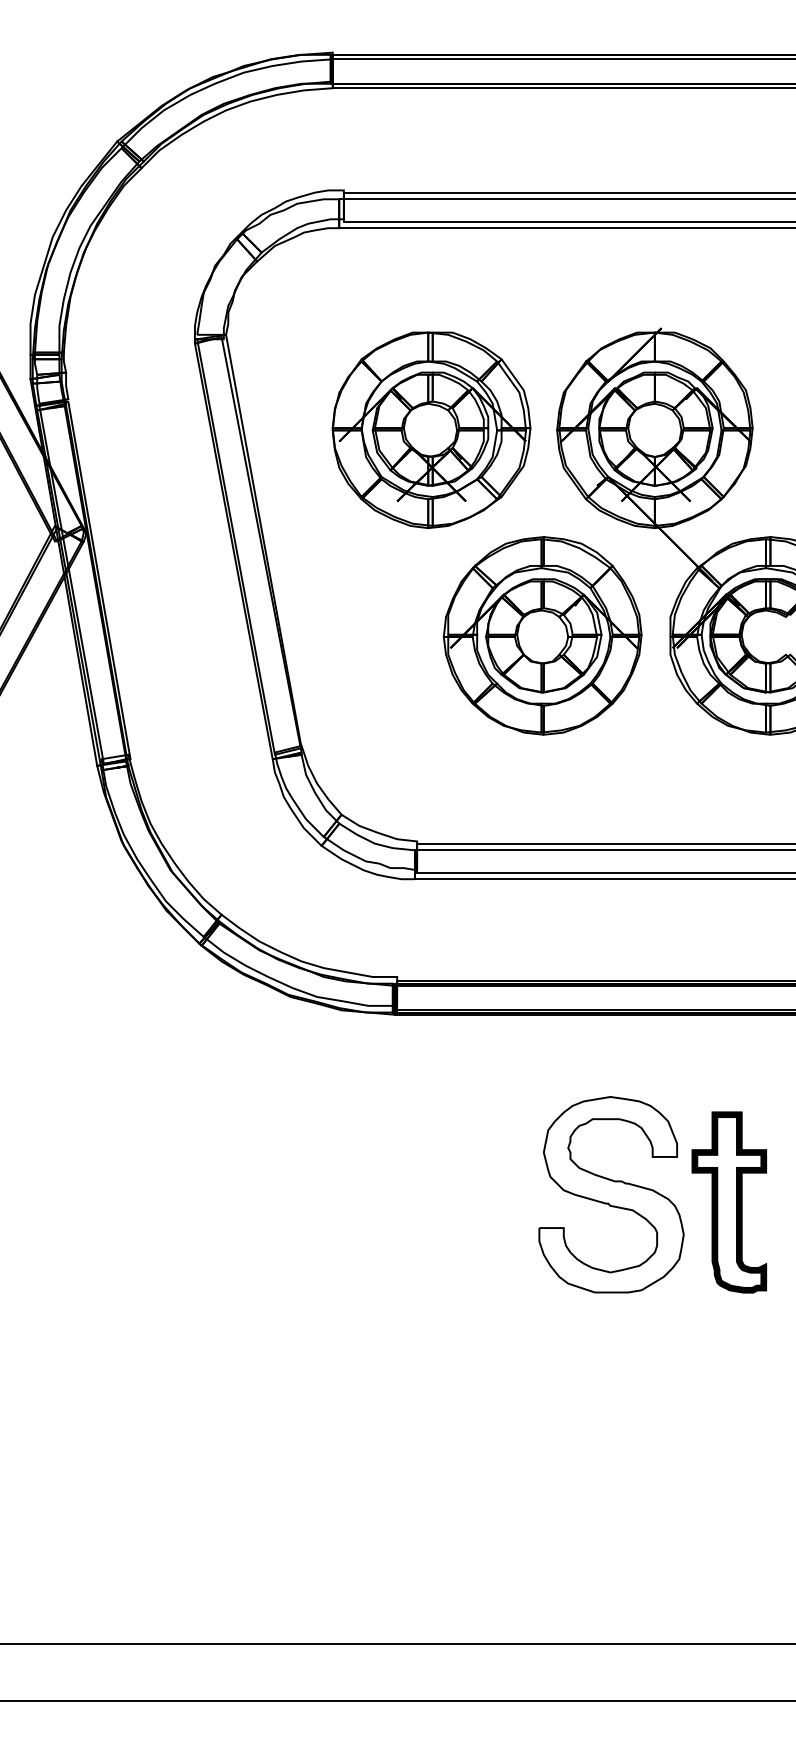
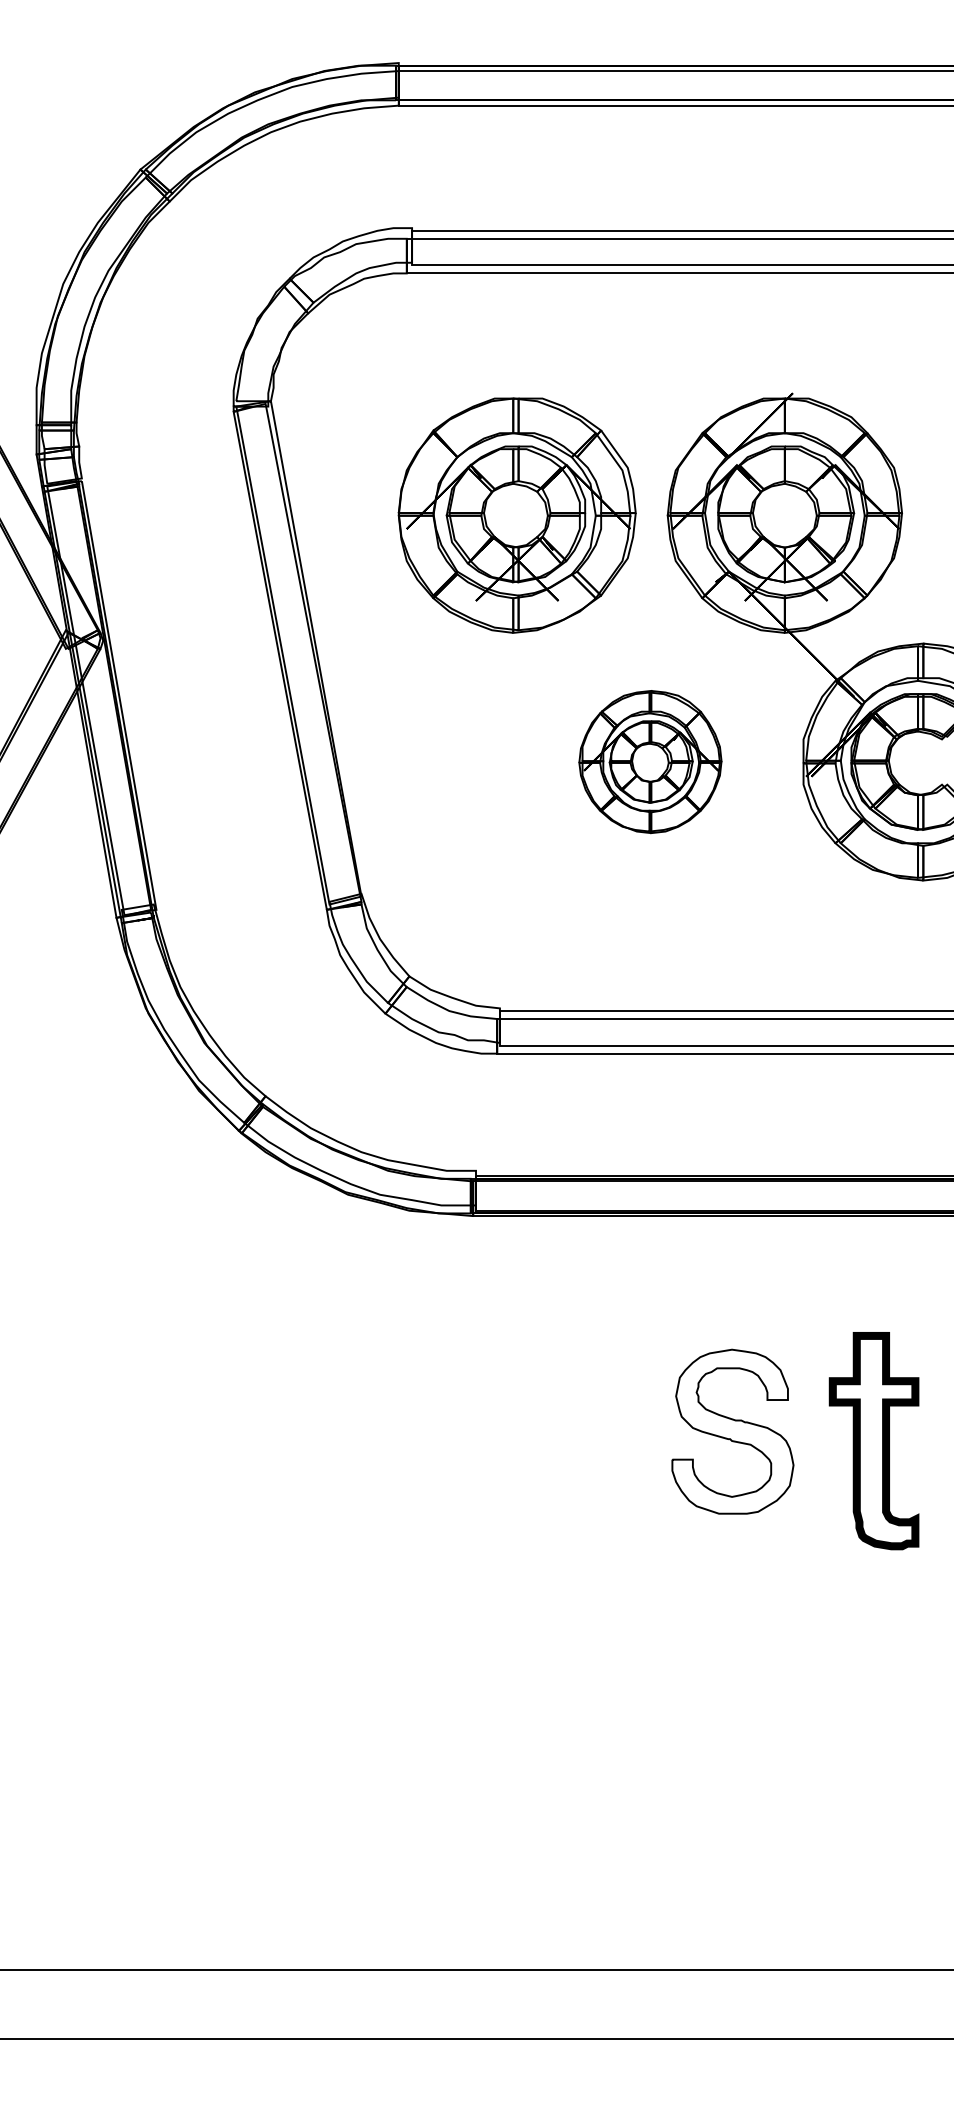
part: (542, 635) -> (650, 761), size x0.6
part: (611, 1194) -> (732, 1431), size x0.7

